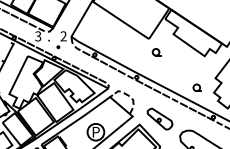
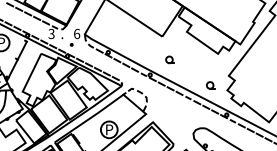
text: (64, 35) -> (77, 33), 2 -> 6
part: (156, 51) -> (169, 59), moved
part: (160, 118) -> (173, 116), removed

